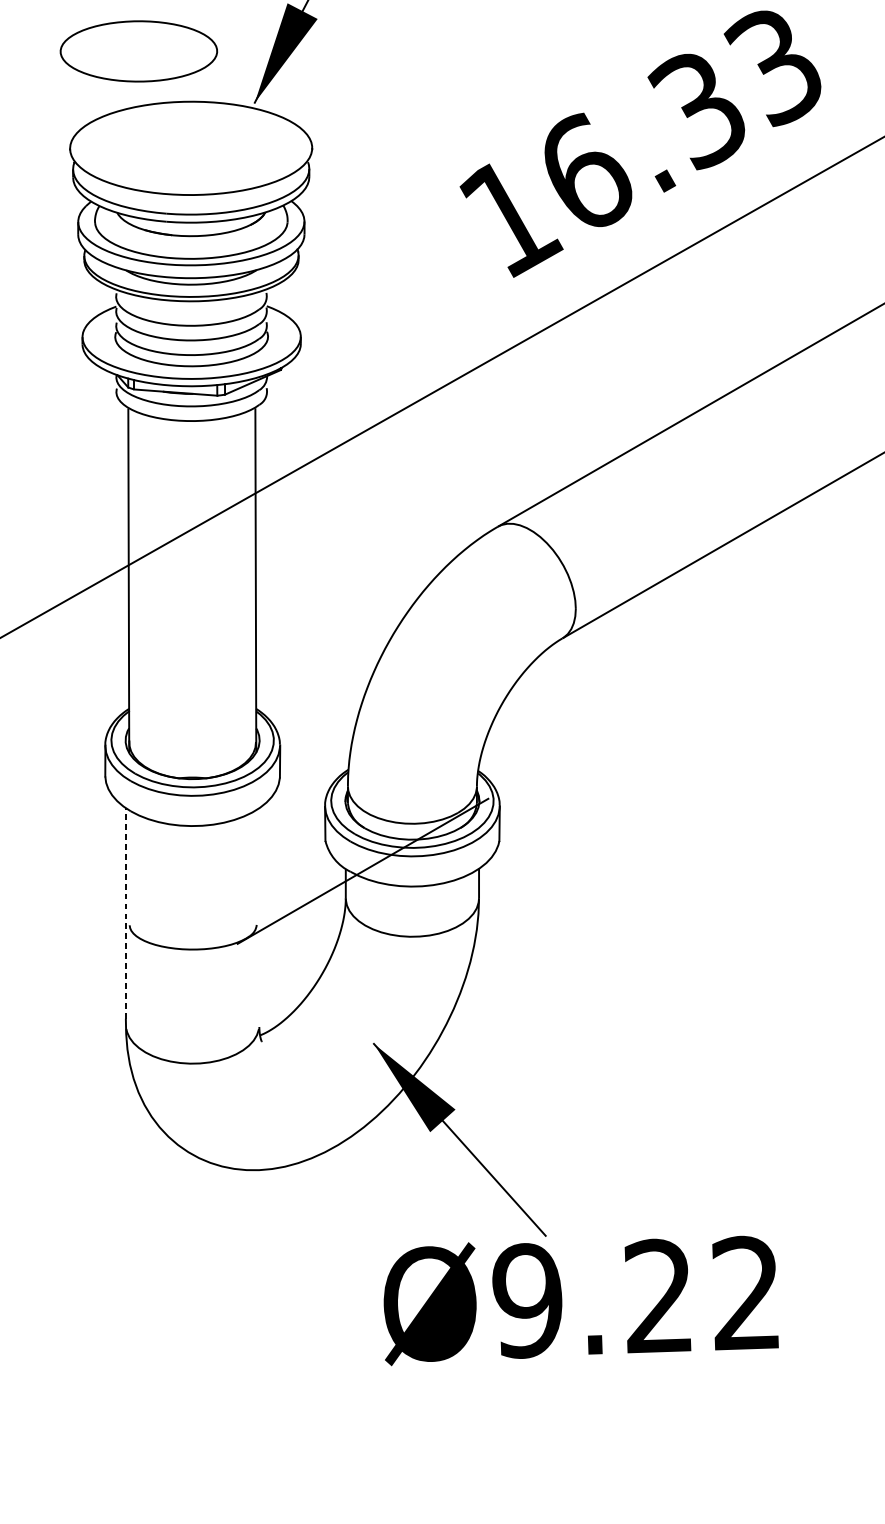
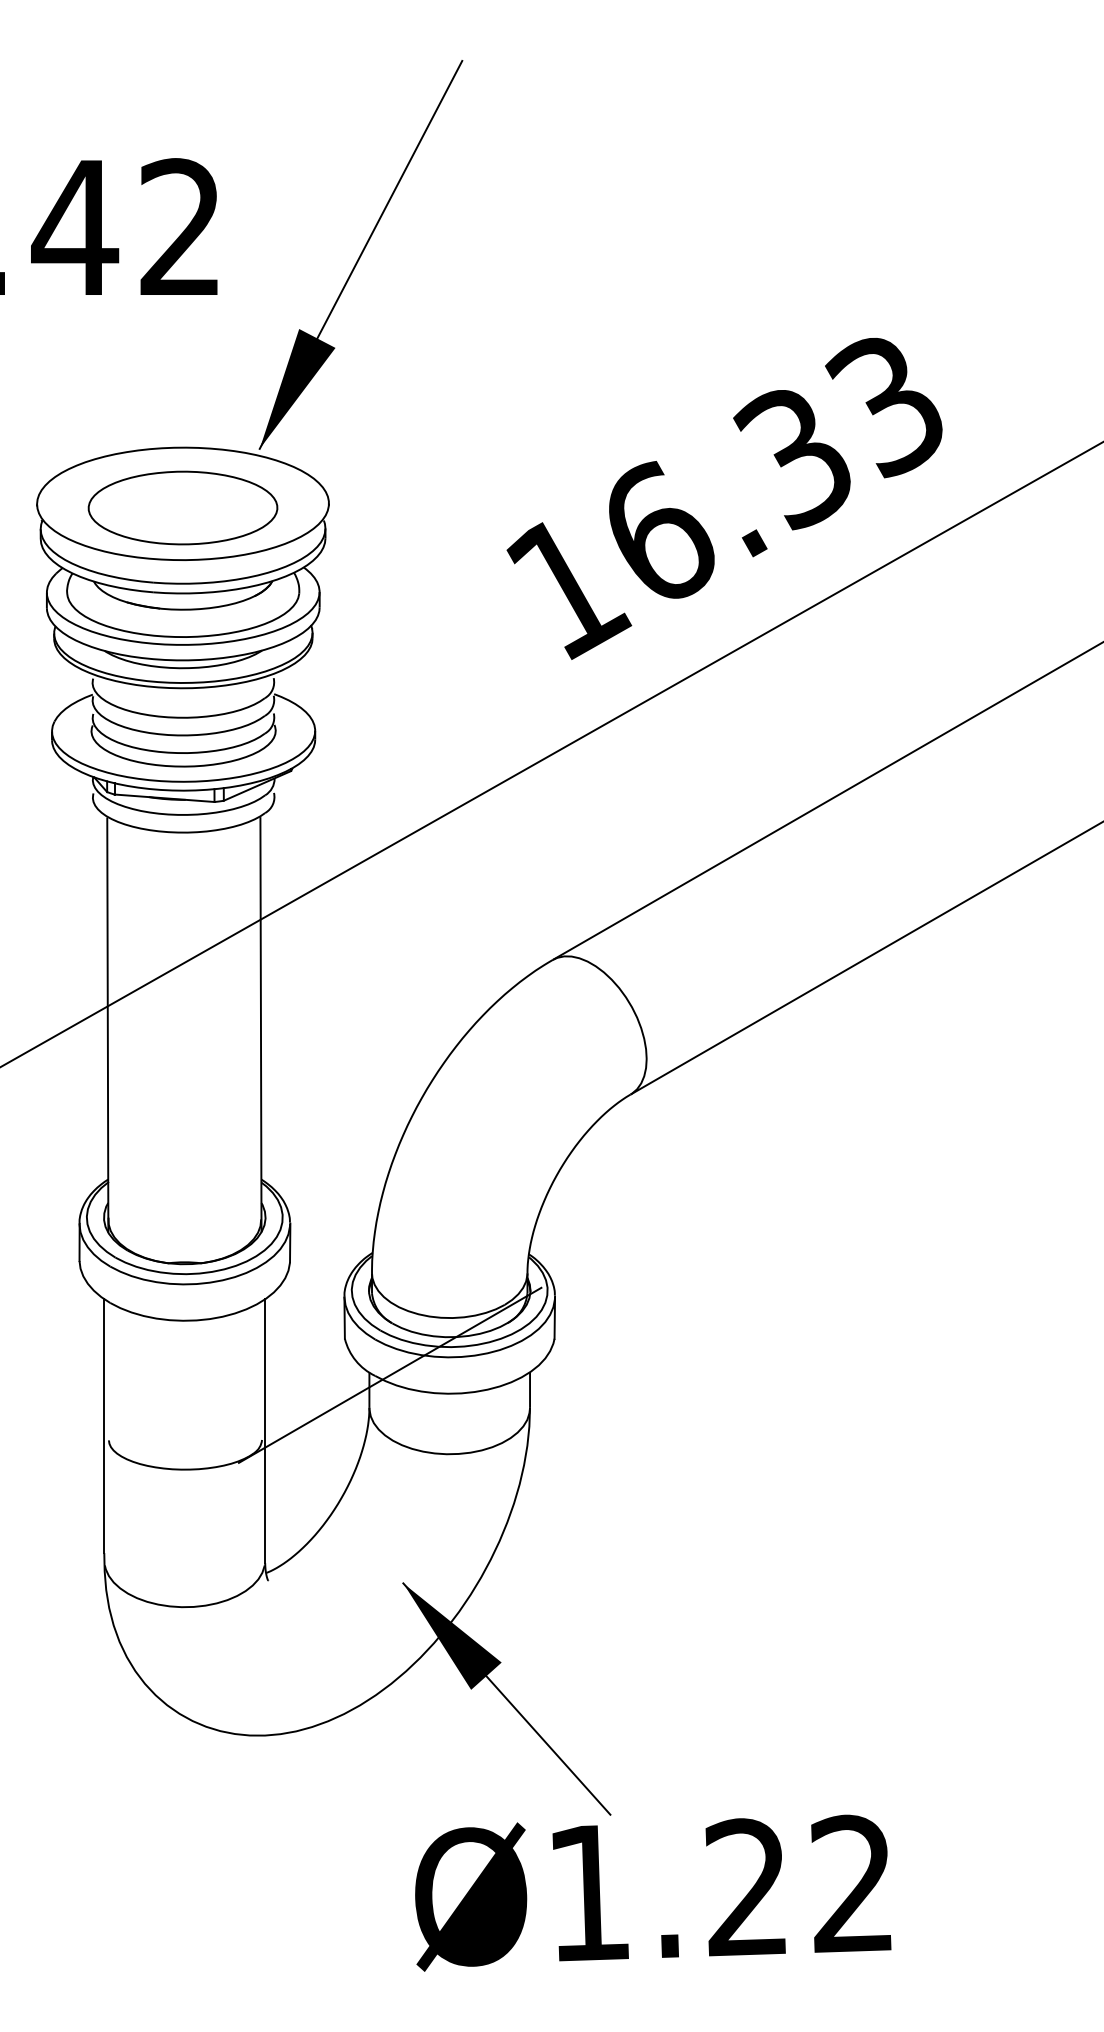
part: (138, 50) -> (182, 507), moved
line: (126, 912) -> (104, 1425), dashed -> solid
line: (259, 917) -> (265, 1430), added
text: (527, 1301) -> (588, 1893), Ø9.22 -> Ø1.22

